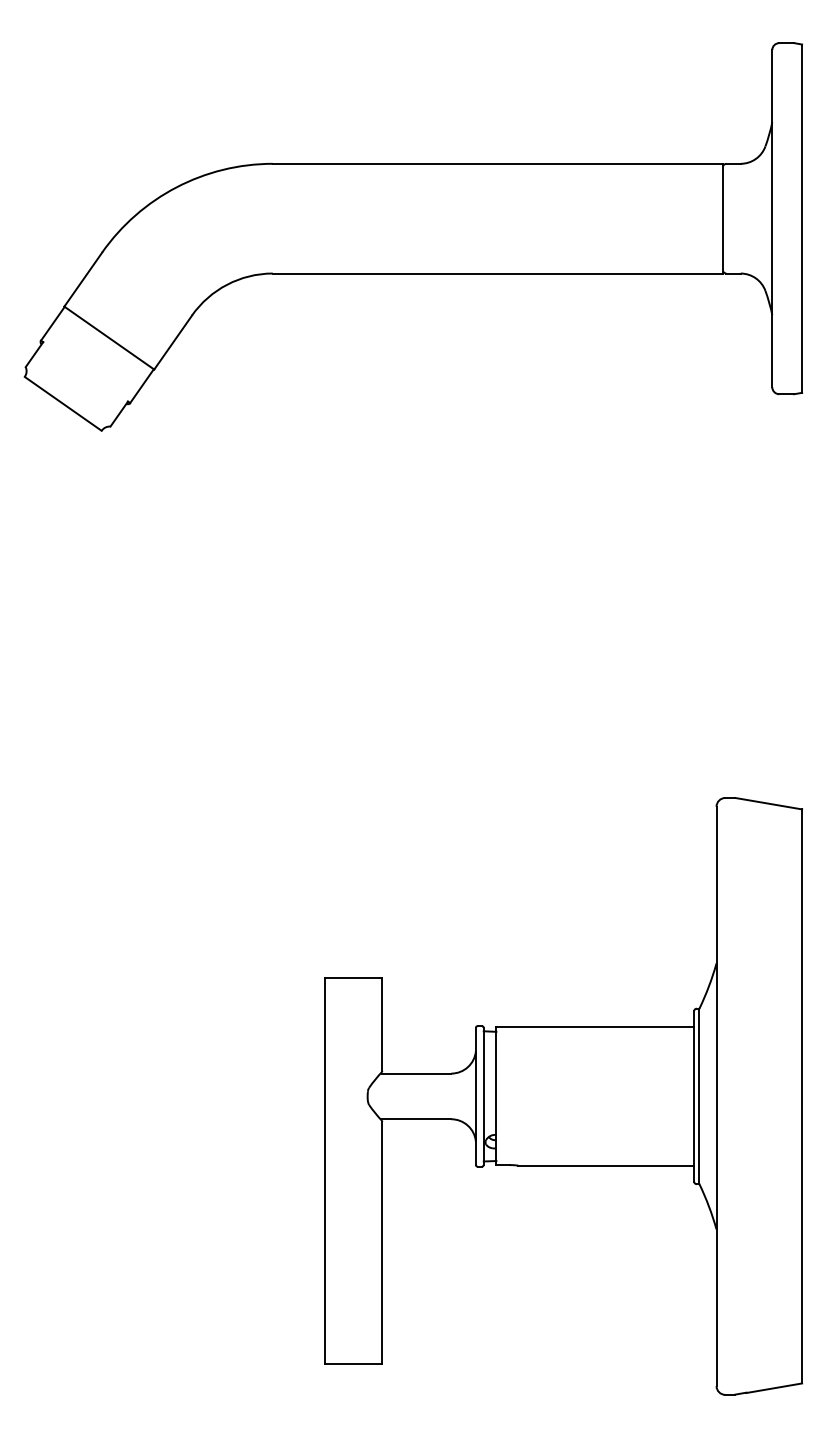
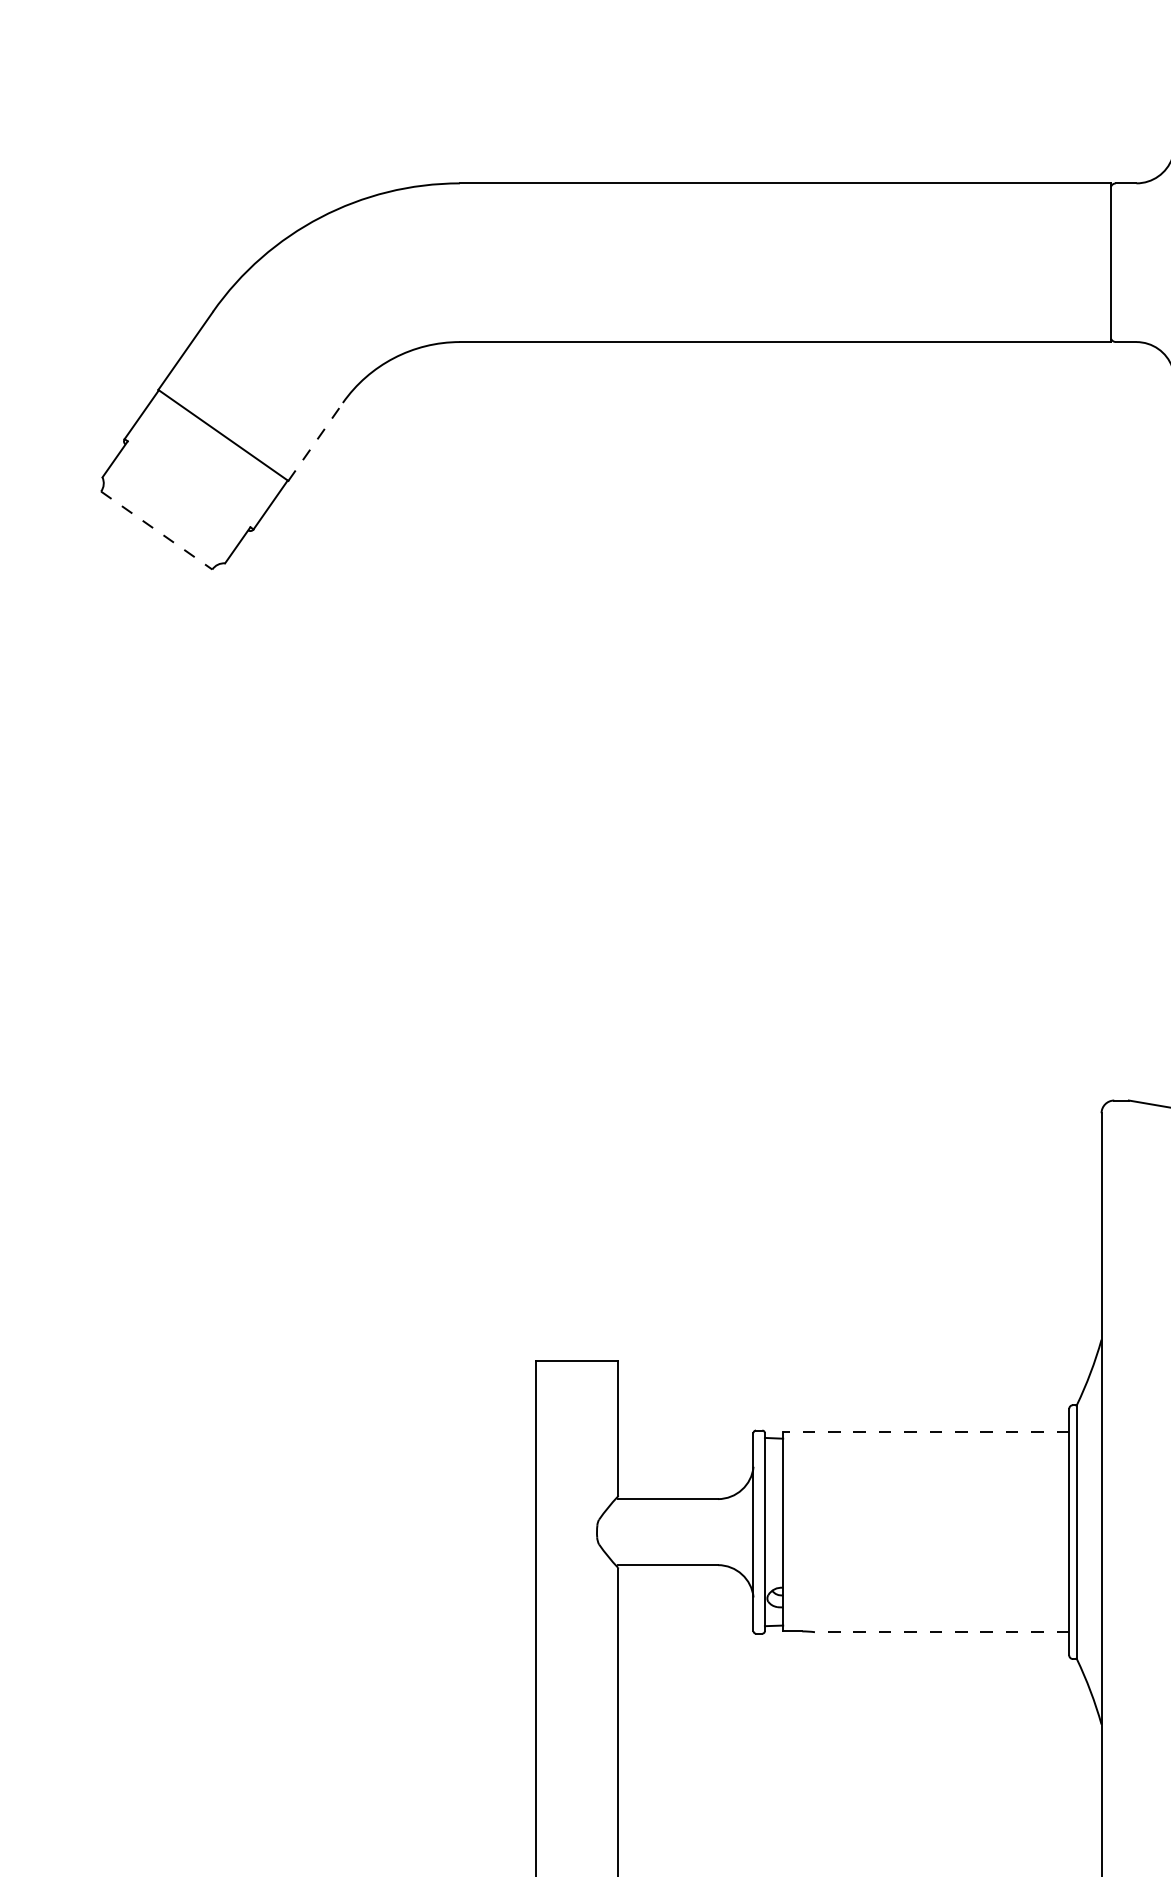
line: (173, 342) -> (316, 441), solid -> dashed
line: (63, 403) -> (157, 530), solid -> dashed
line: (595, 1027) -> (926, 1432), solid -> dashed
line: (606, 1165) -> (942, 1632), solid -> dashed

